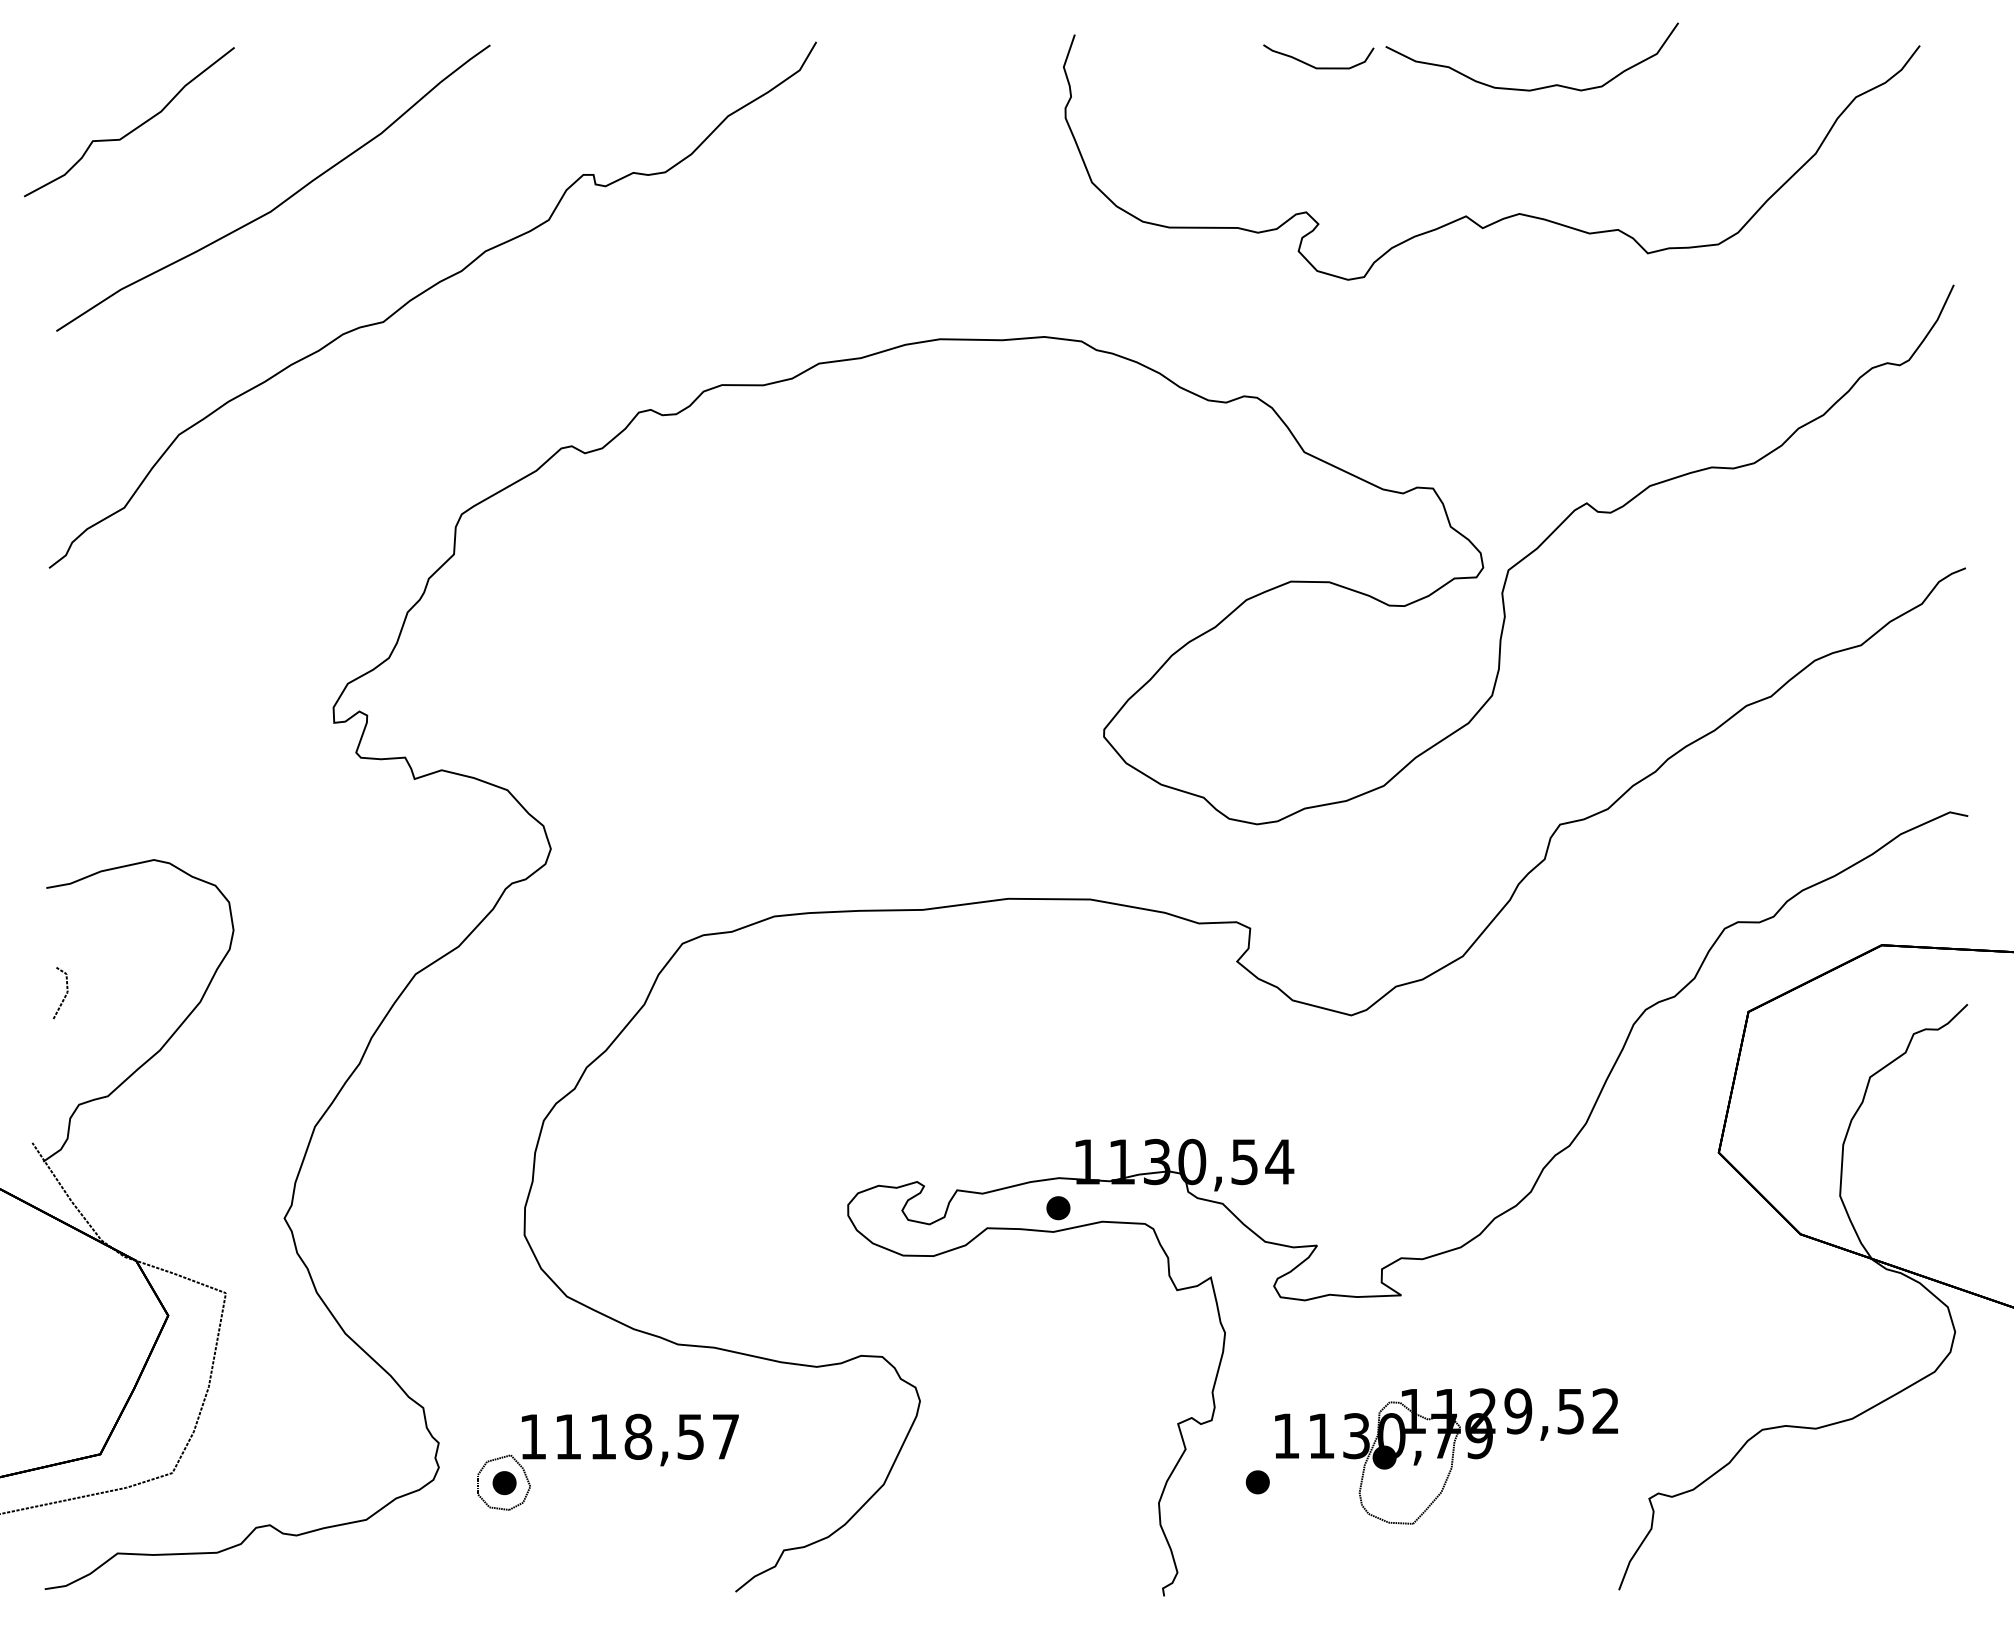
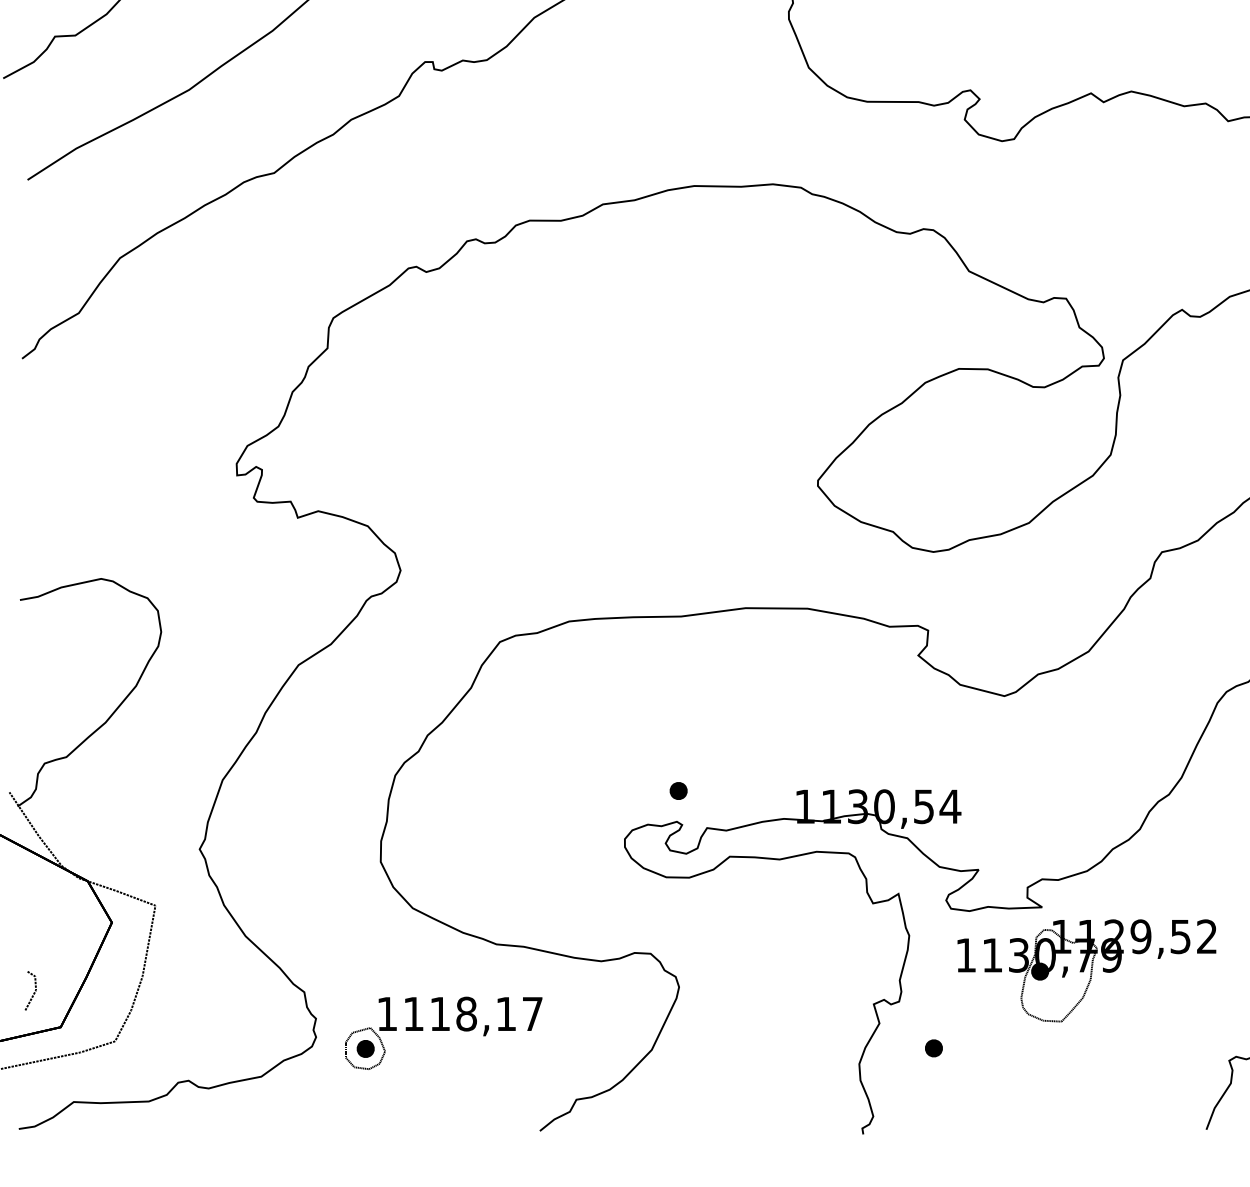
line: (64, 995) -> (33, 992), moved
part: (1058, 1208) -> (678, 791), moved
text: (690, 1436) -> (505, 1013), 1118,57 -> 1118,17
part: (1446, 1456) -> (1086, 970), moved

